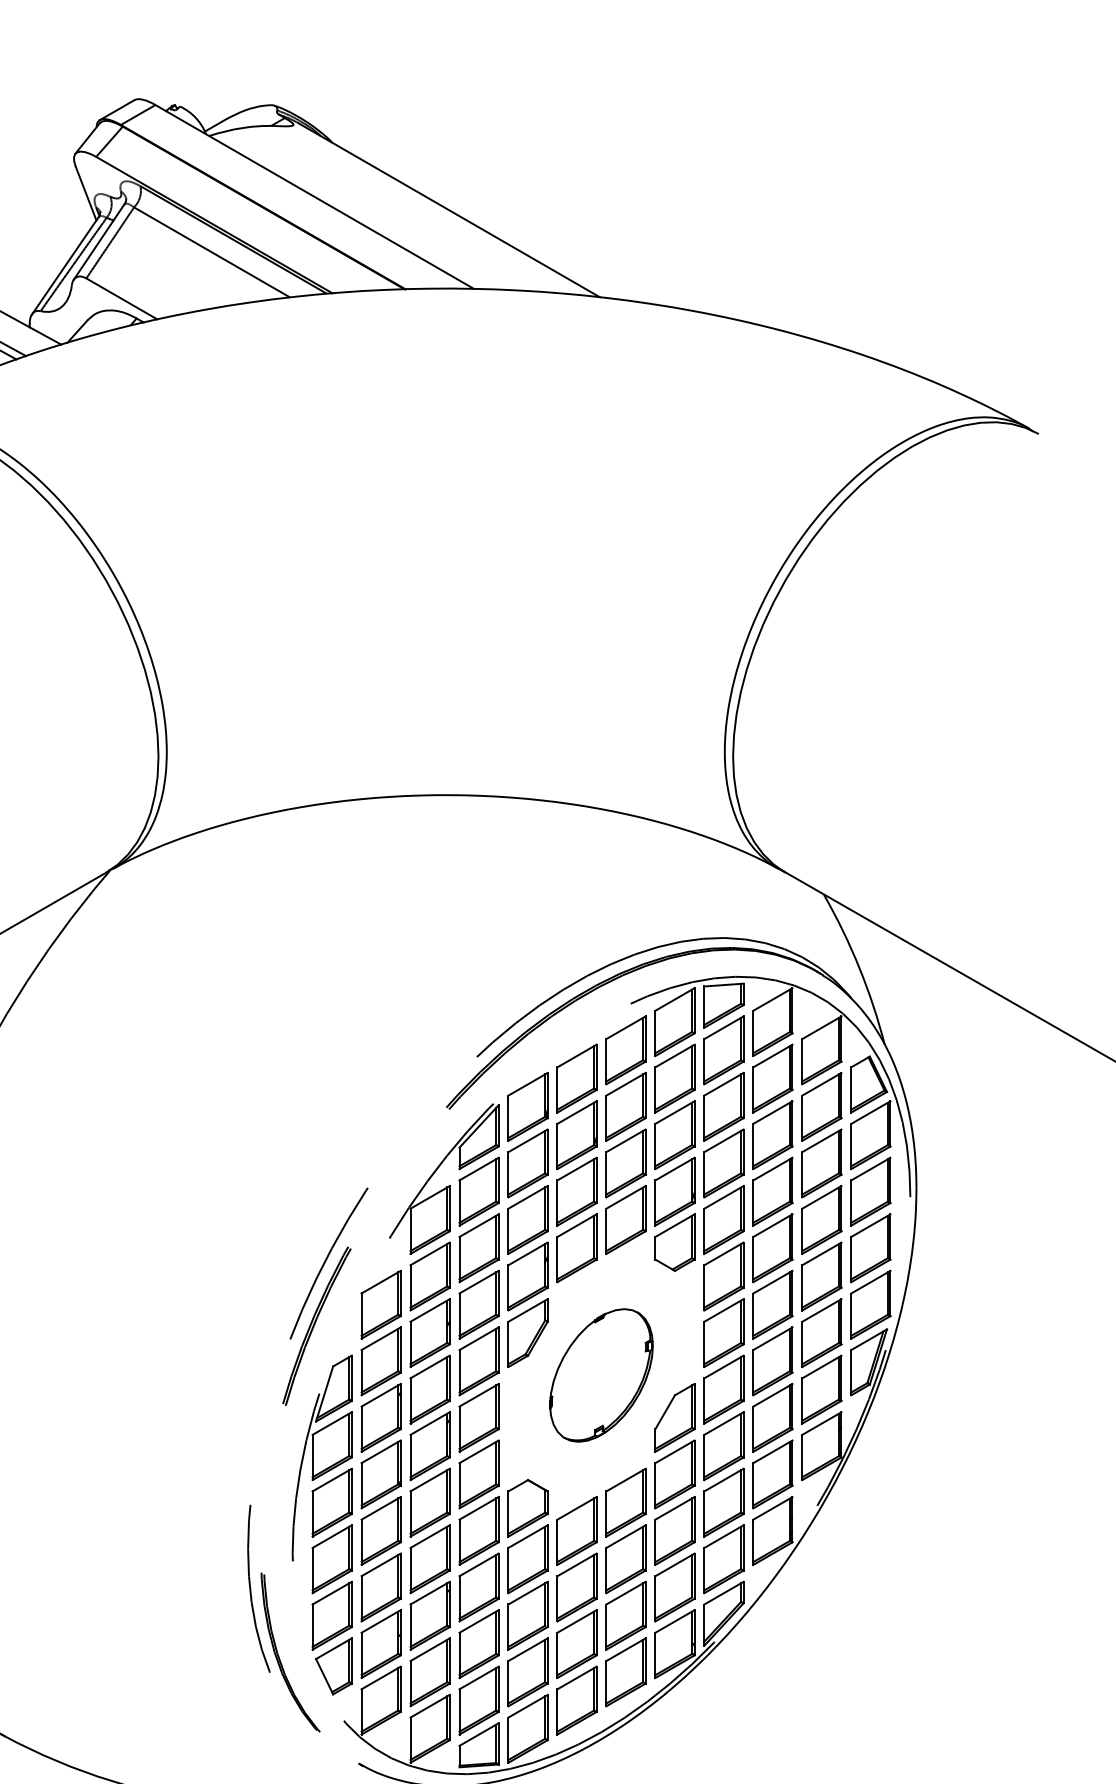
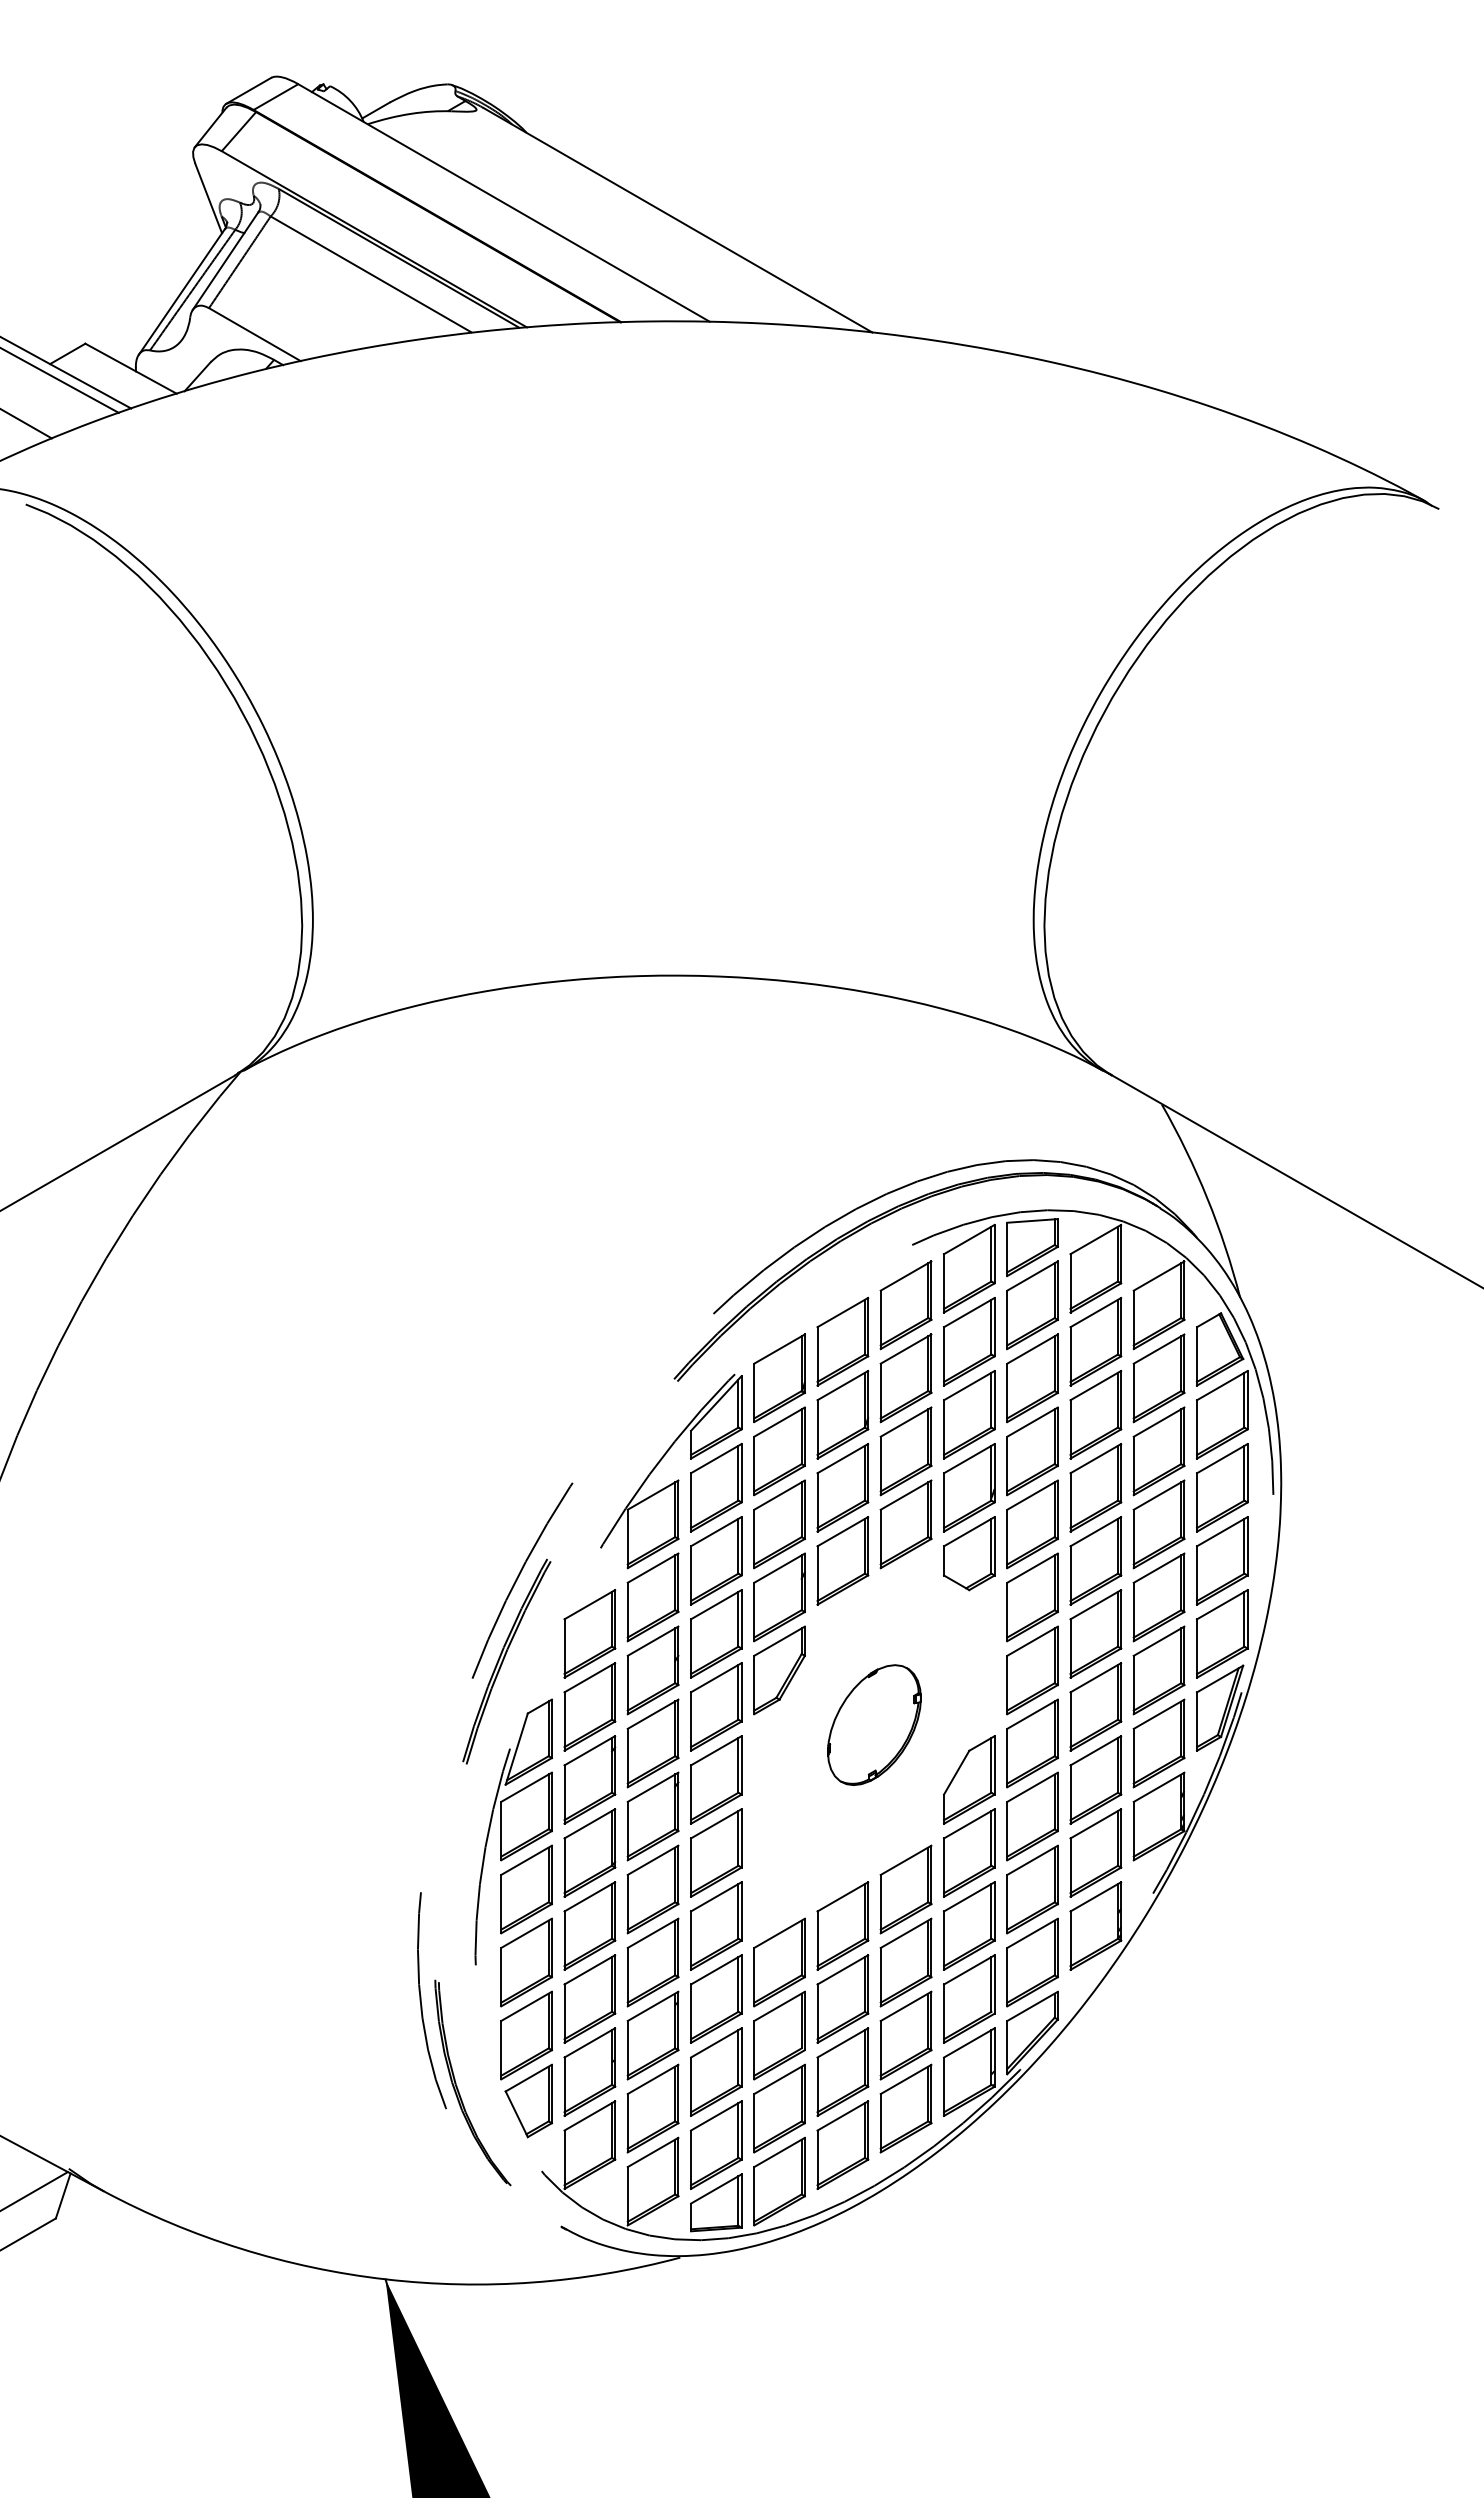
part: (601, 1374) -> (874, 1724), size x0.7
part: (528, 1508) -> (779, 1896), removed

